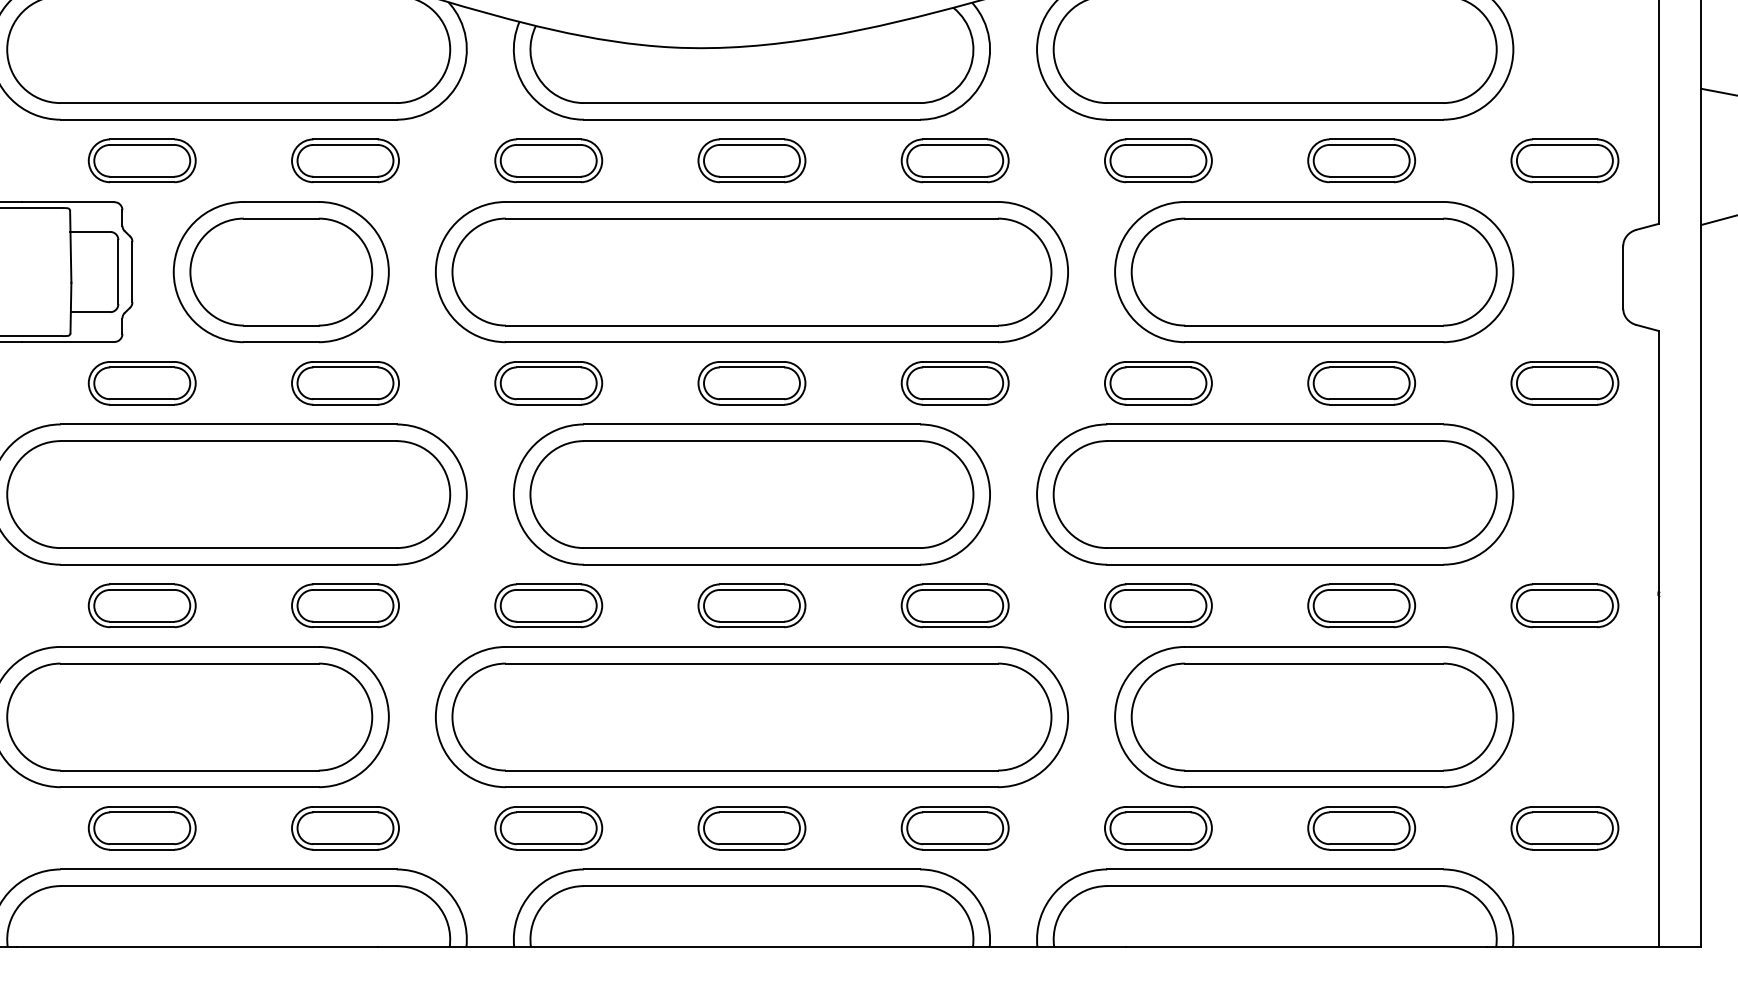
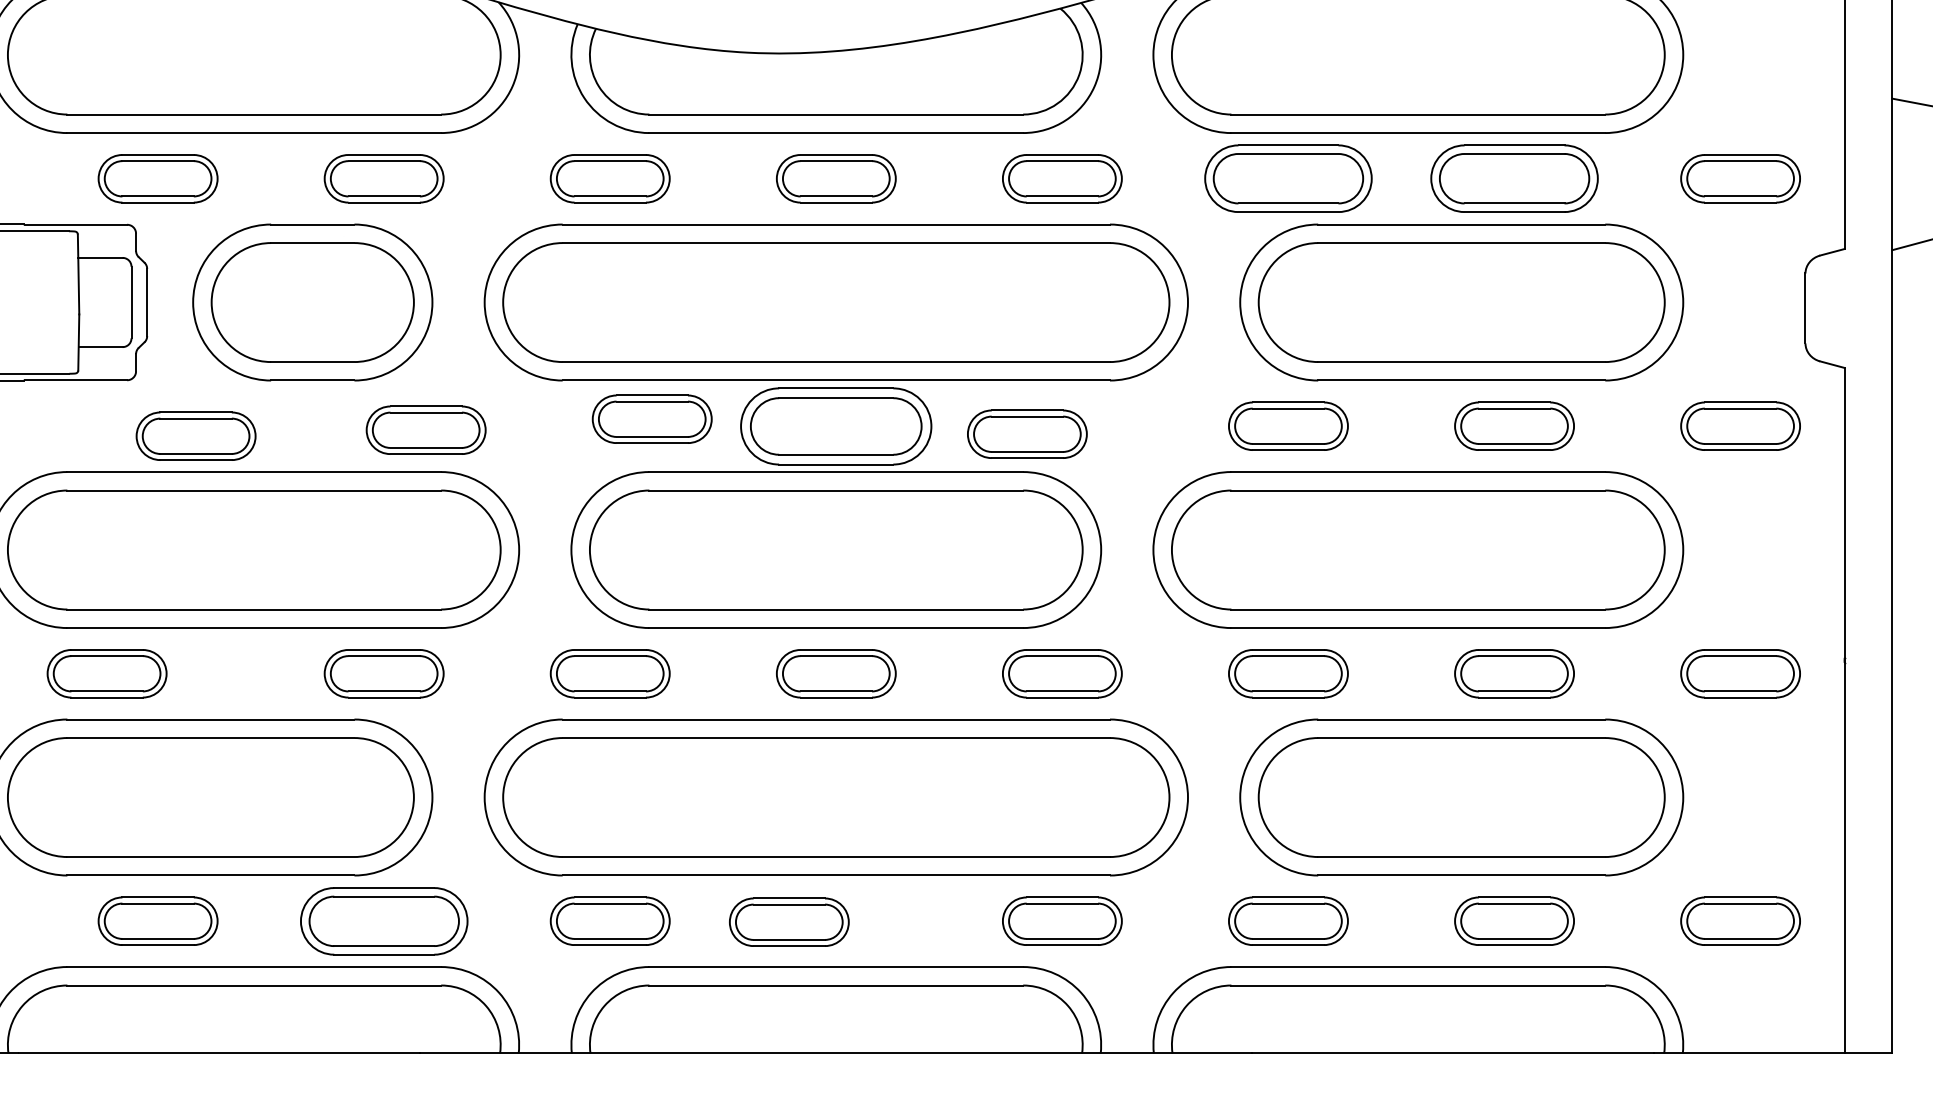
part: (1158, 160) -> (1288, 178), size x1.4
part: (1361, 160) -> (1514, 178), size x1.4
part: (141, 382) -> (195, 435), moved
part: (344, 382) -> (425, 429), moved
part: (548, 382) -> (651, 418), moved
part: (752, 382) -> (836, 425), size x1.6
part: (955, 382) -> (1027, 433), moved
part: (141, 605) -> (106, 673), moved
part: (344, 827) -> (383, 920), size x1.4
part: (752, 827) -> (789, 921), moved

